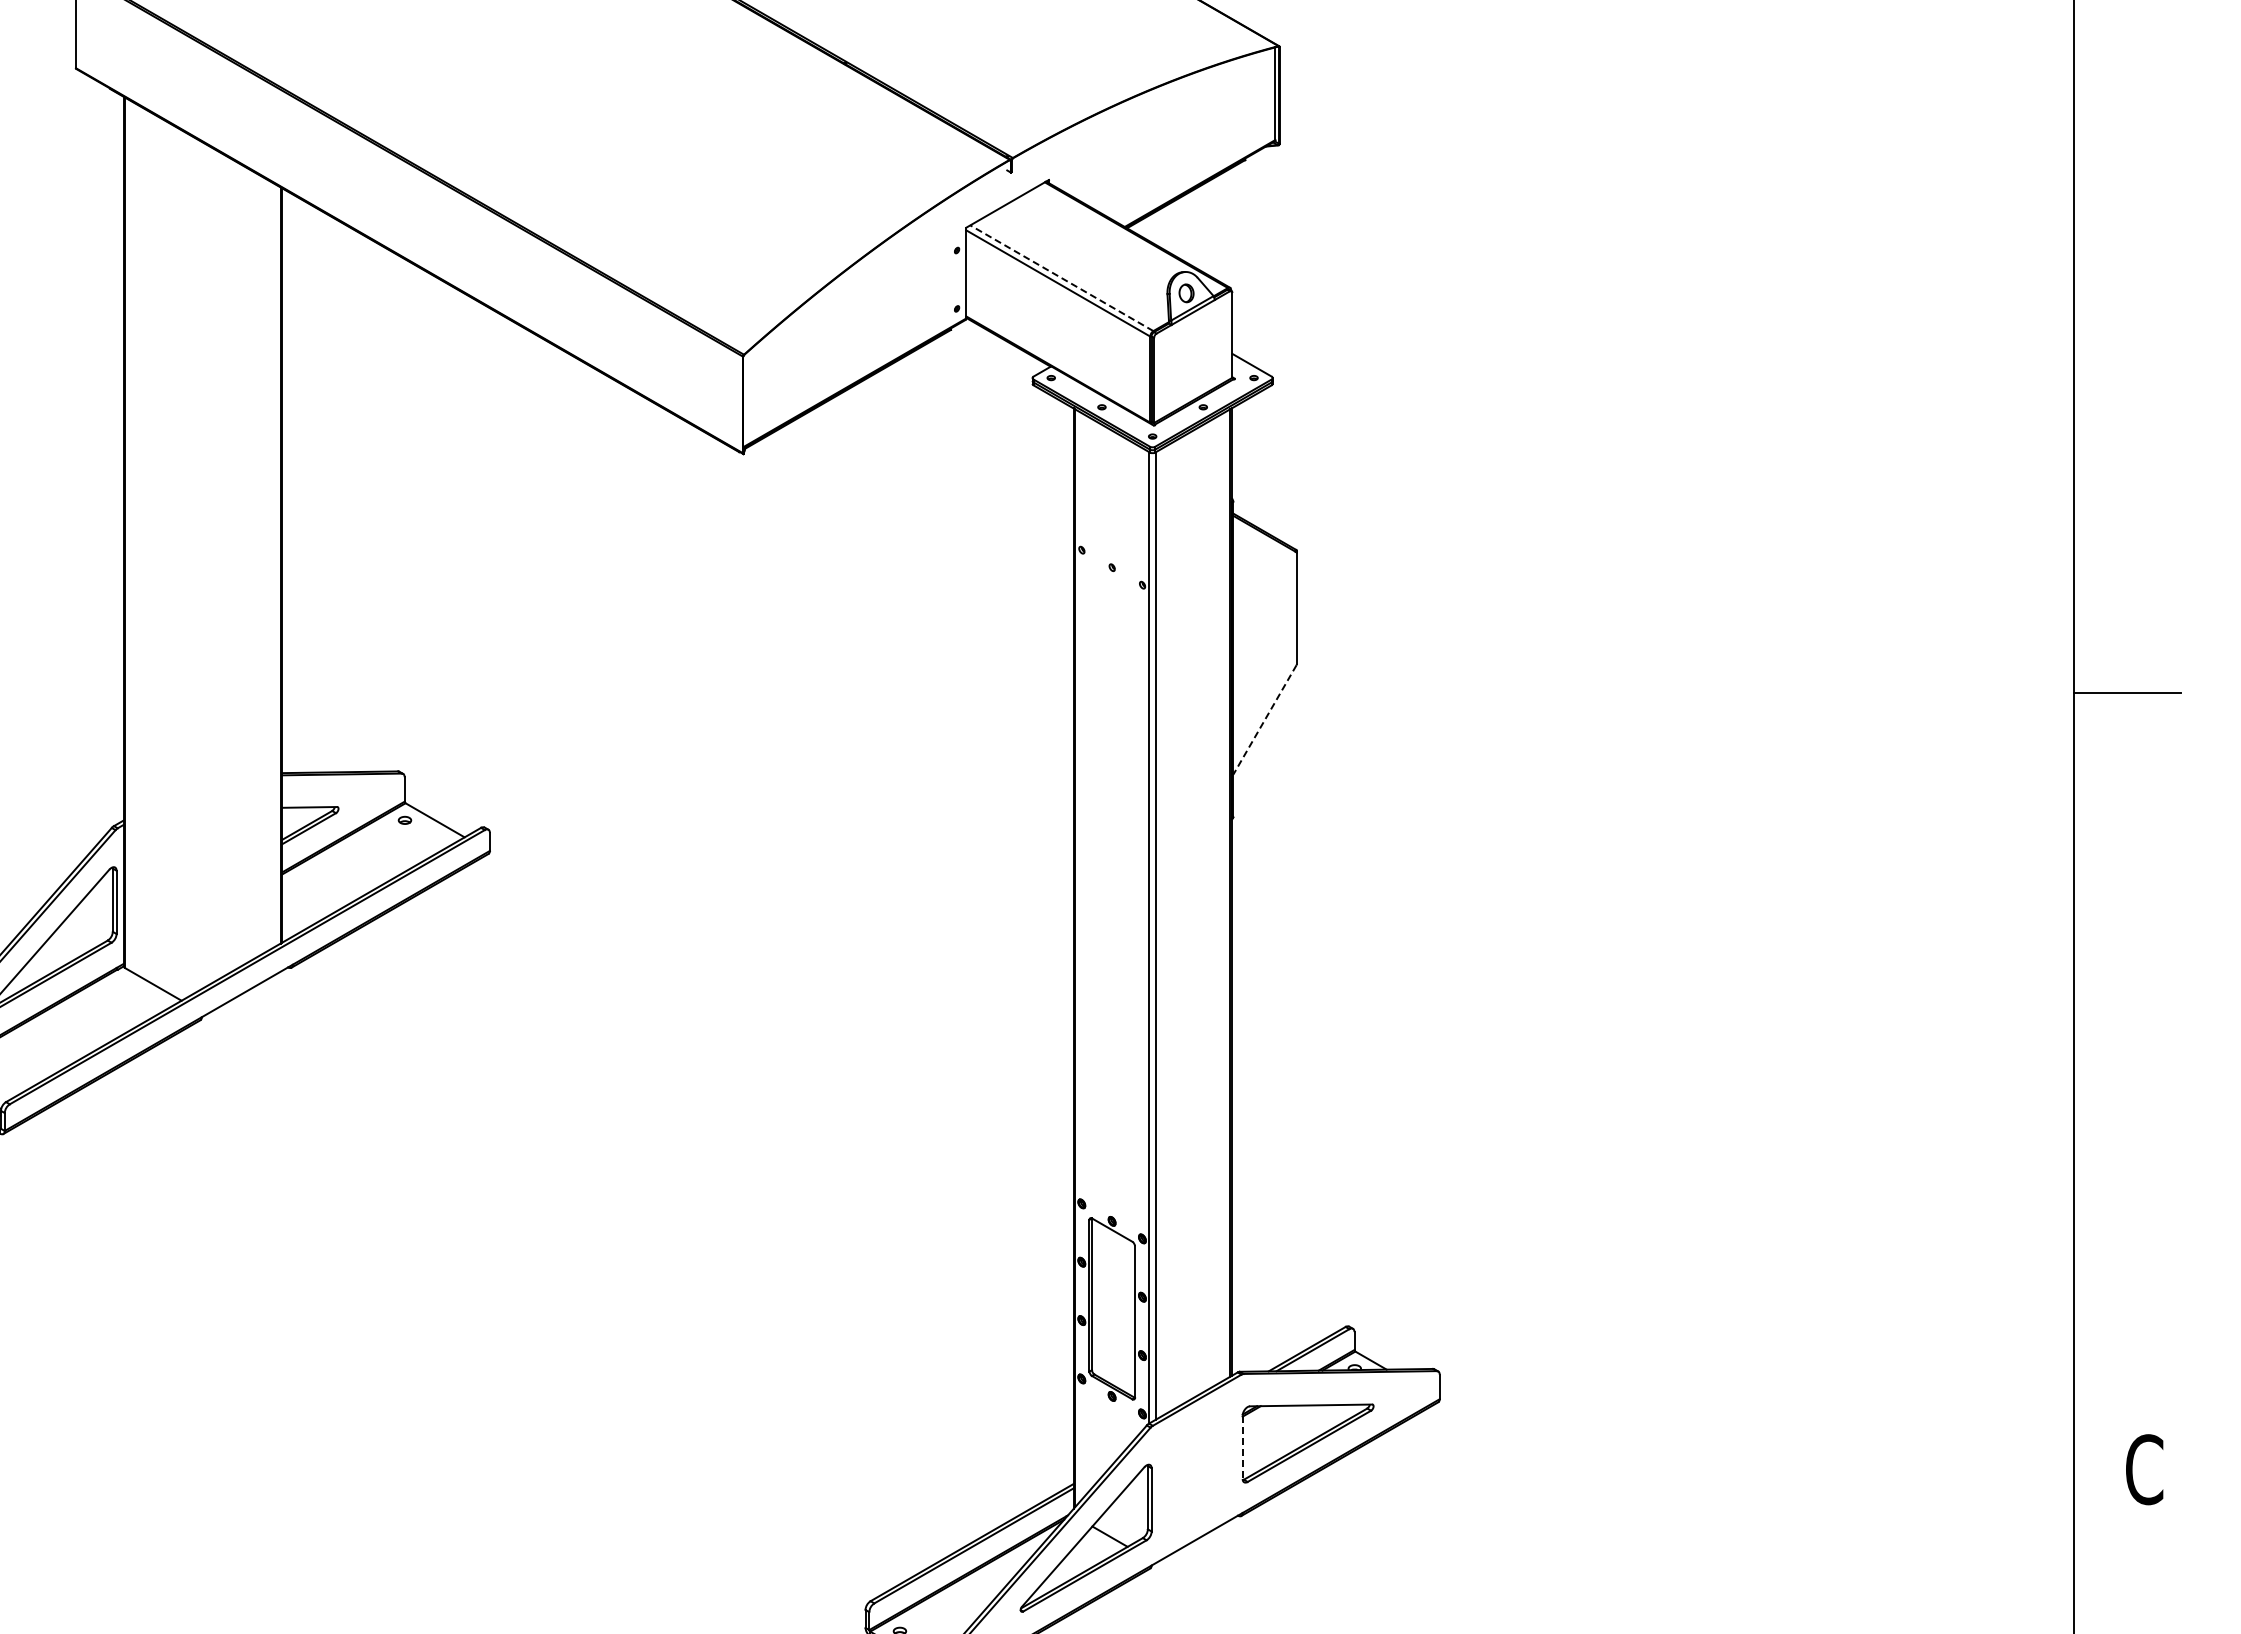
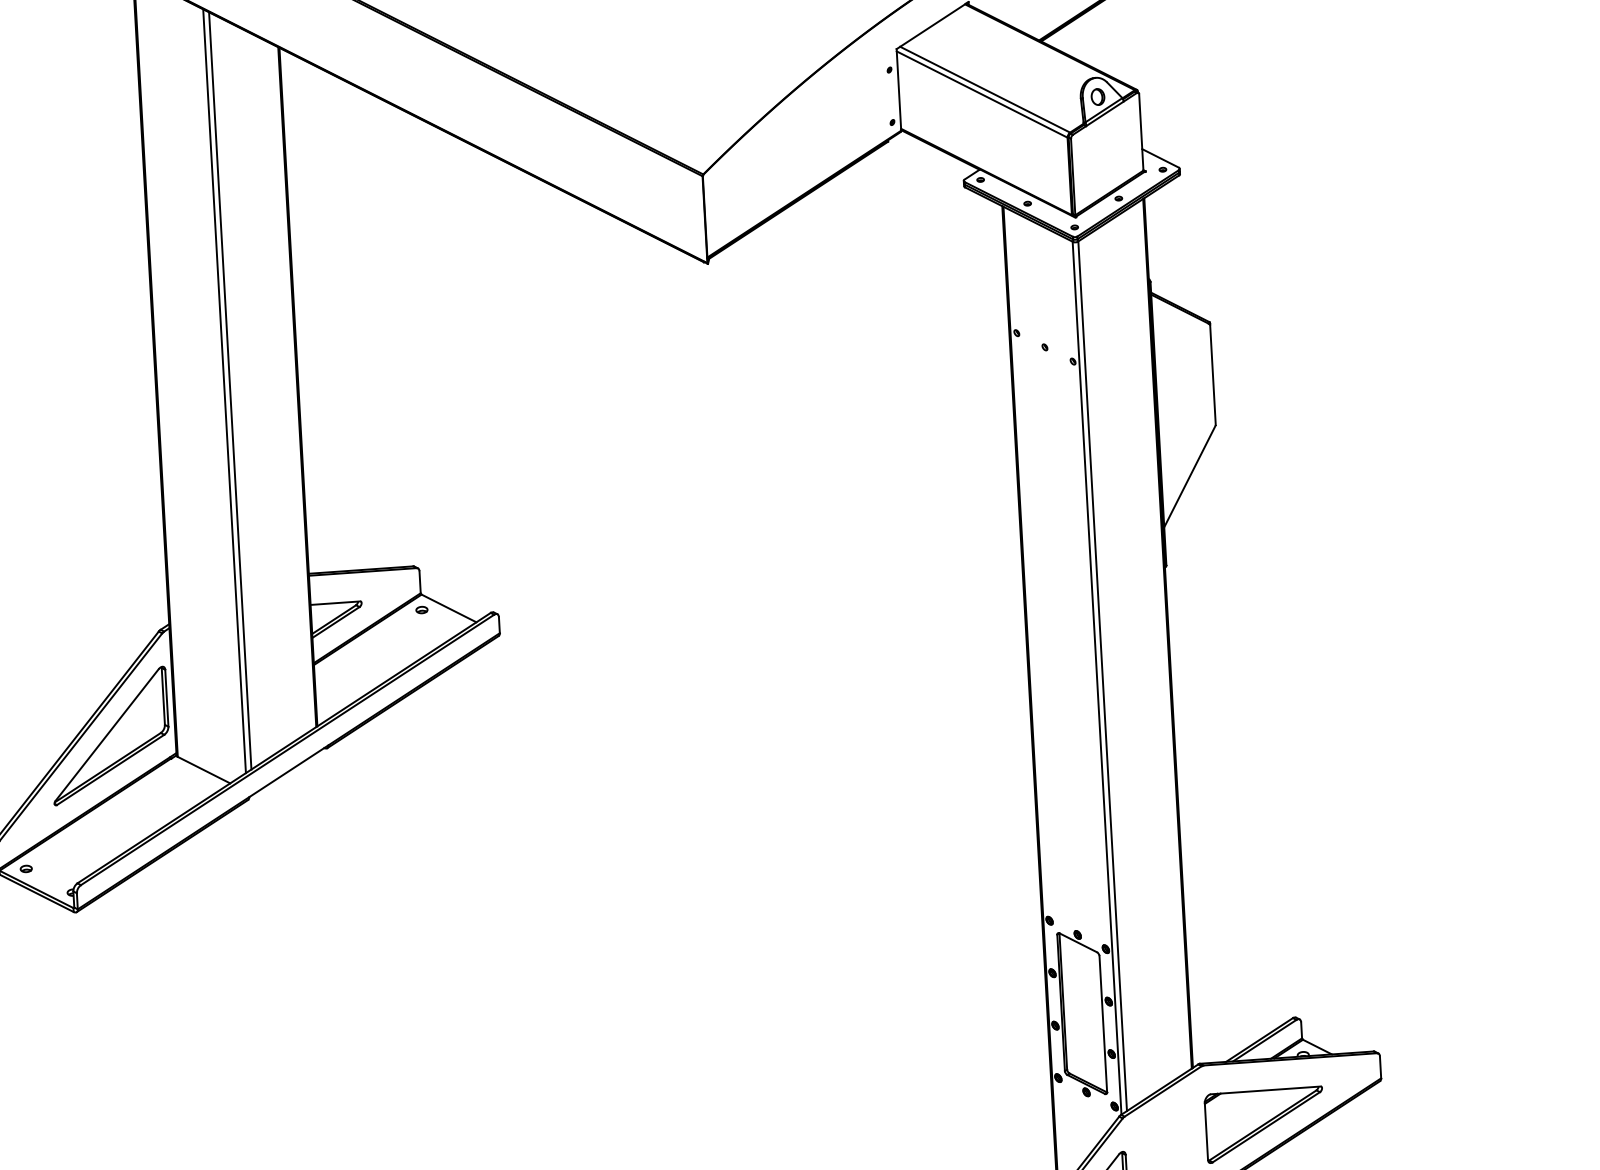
line: (1061, 278) -> (984, 89), dashed -> solid
line: (199, 565) -> (224, 391), added
line: (206, 565) -> (230, 390), added
line: (1264, 720) -> (1189, 477), dashed -> solid
line: (1242, 1447) -> (1206, 1131), dashed -> solid

